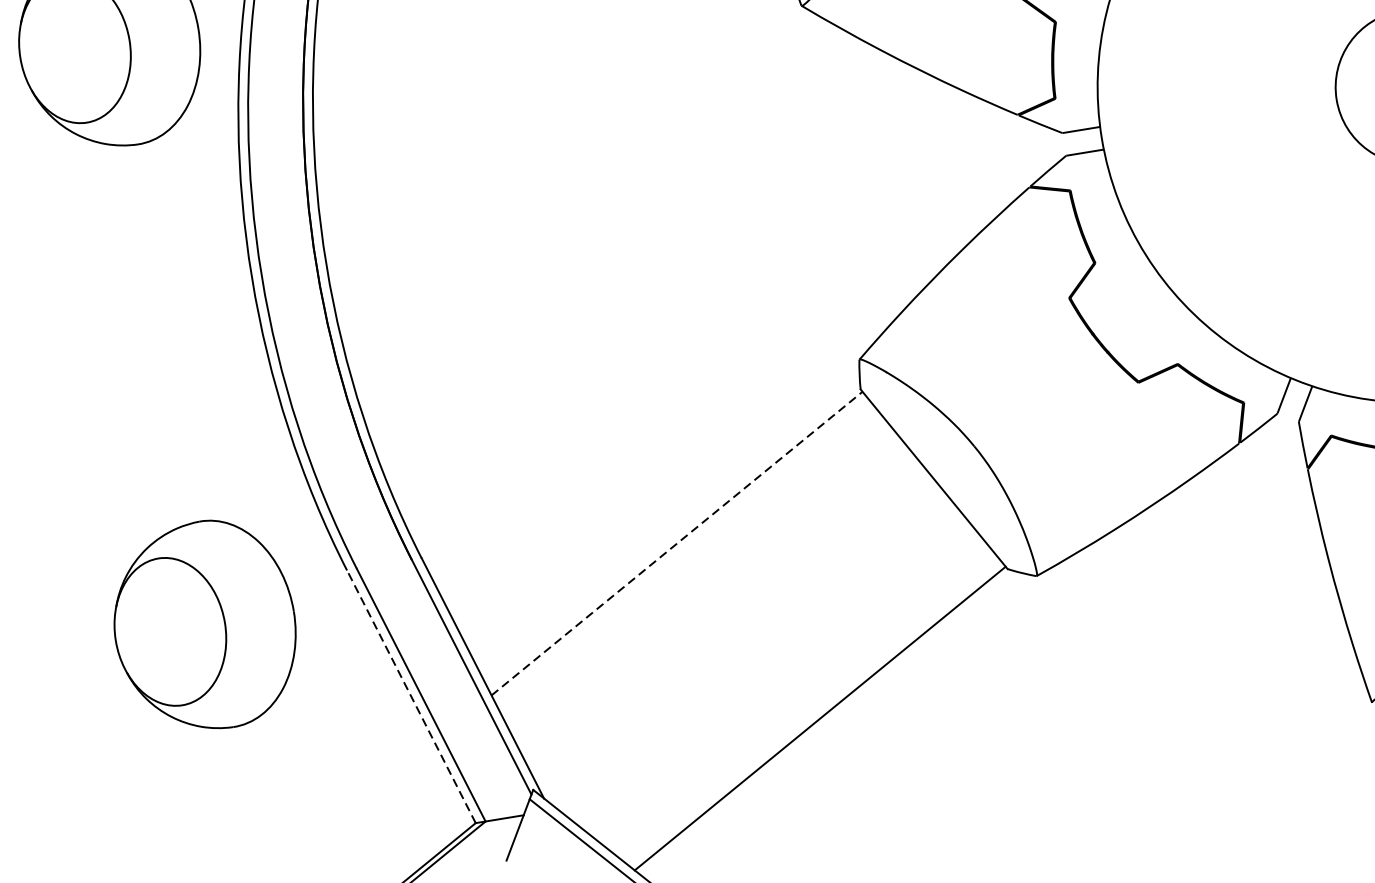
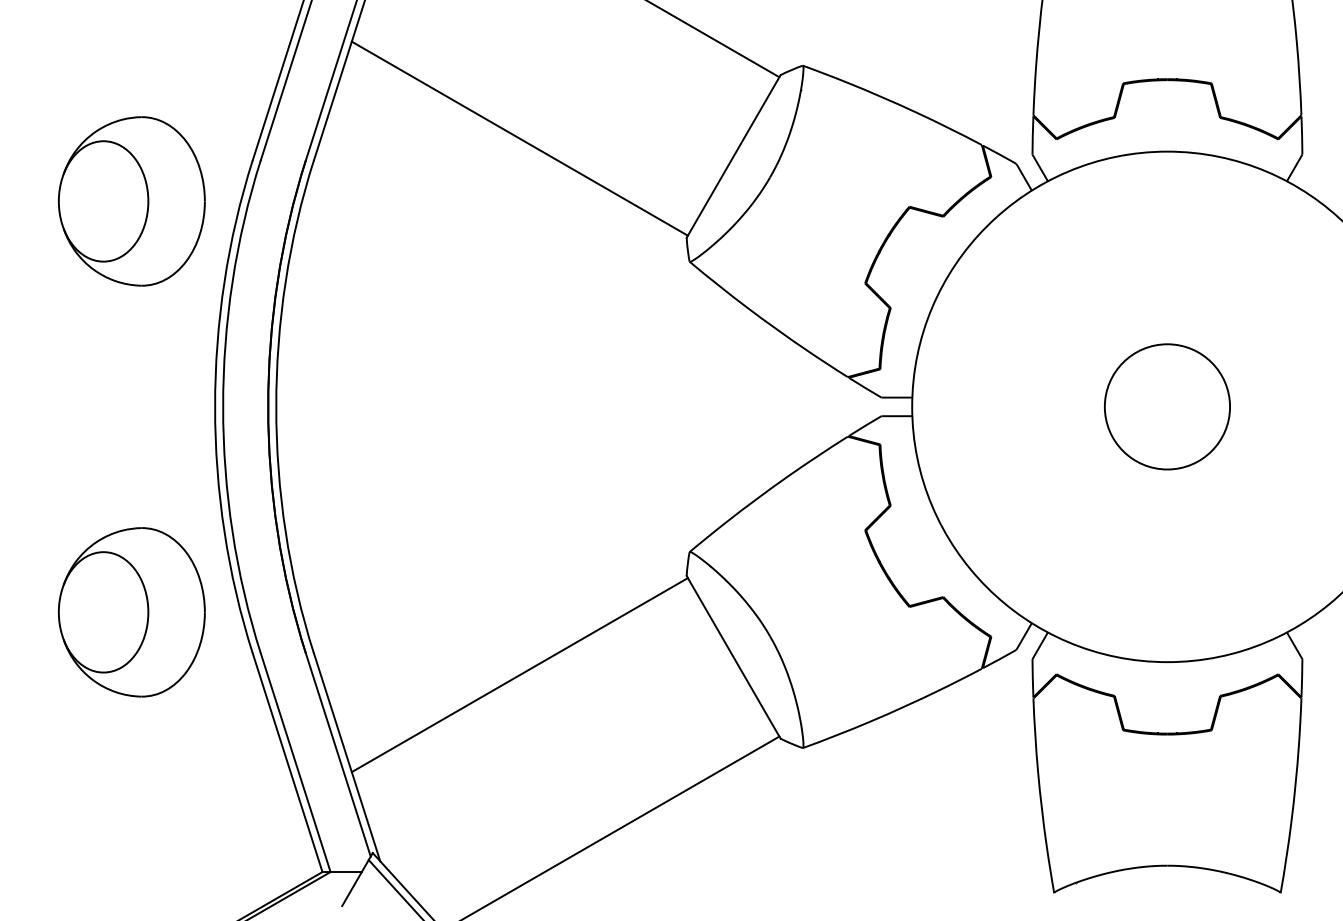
line: (677, 542) -> (520, 674), dashed -> solid
part: (204, 626) -> (131, 612), moved
line: (411, 696) -> (287, 762), dashed -> solid

